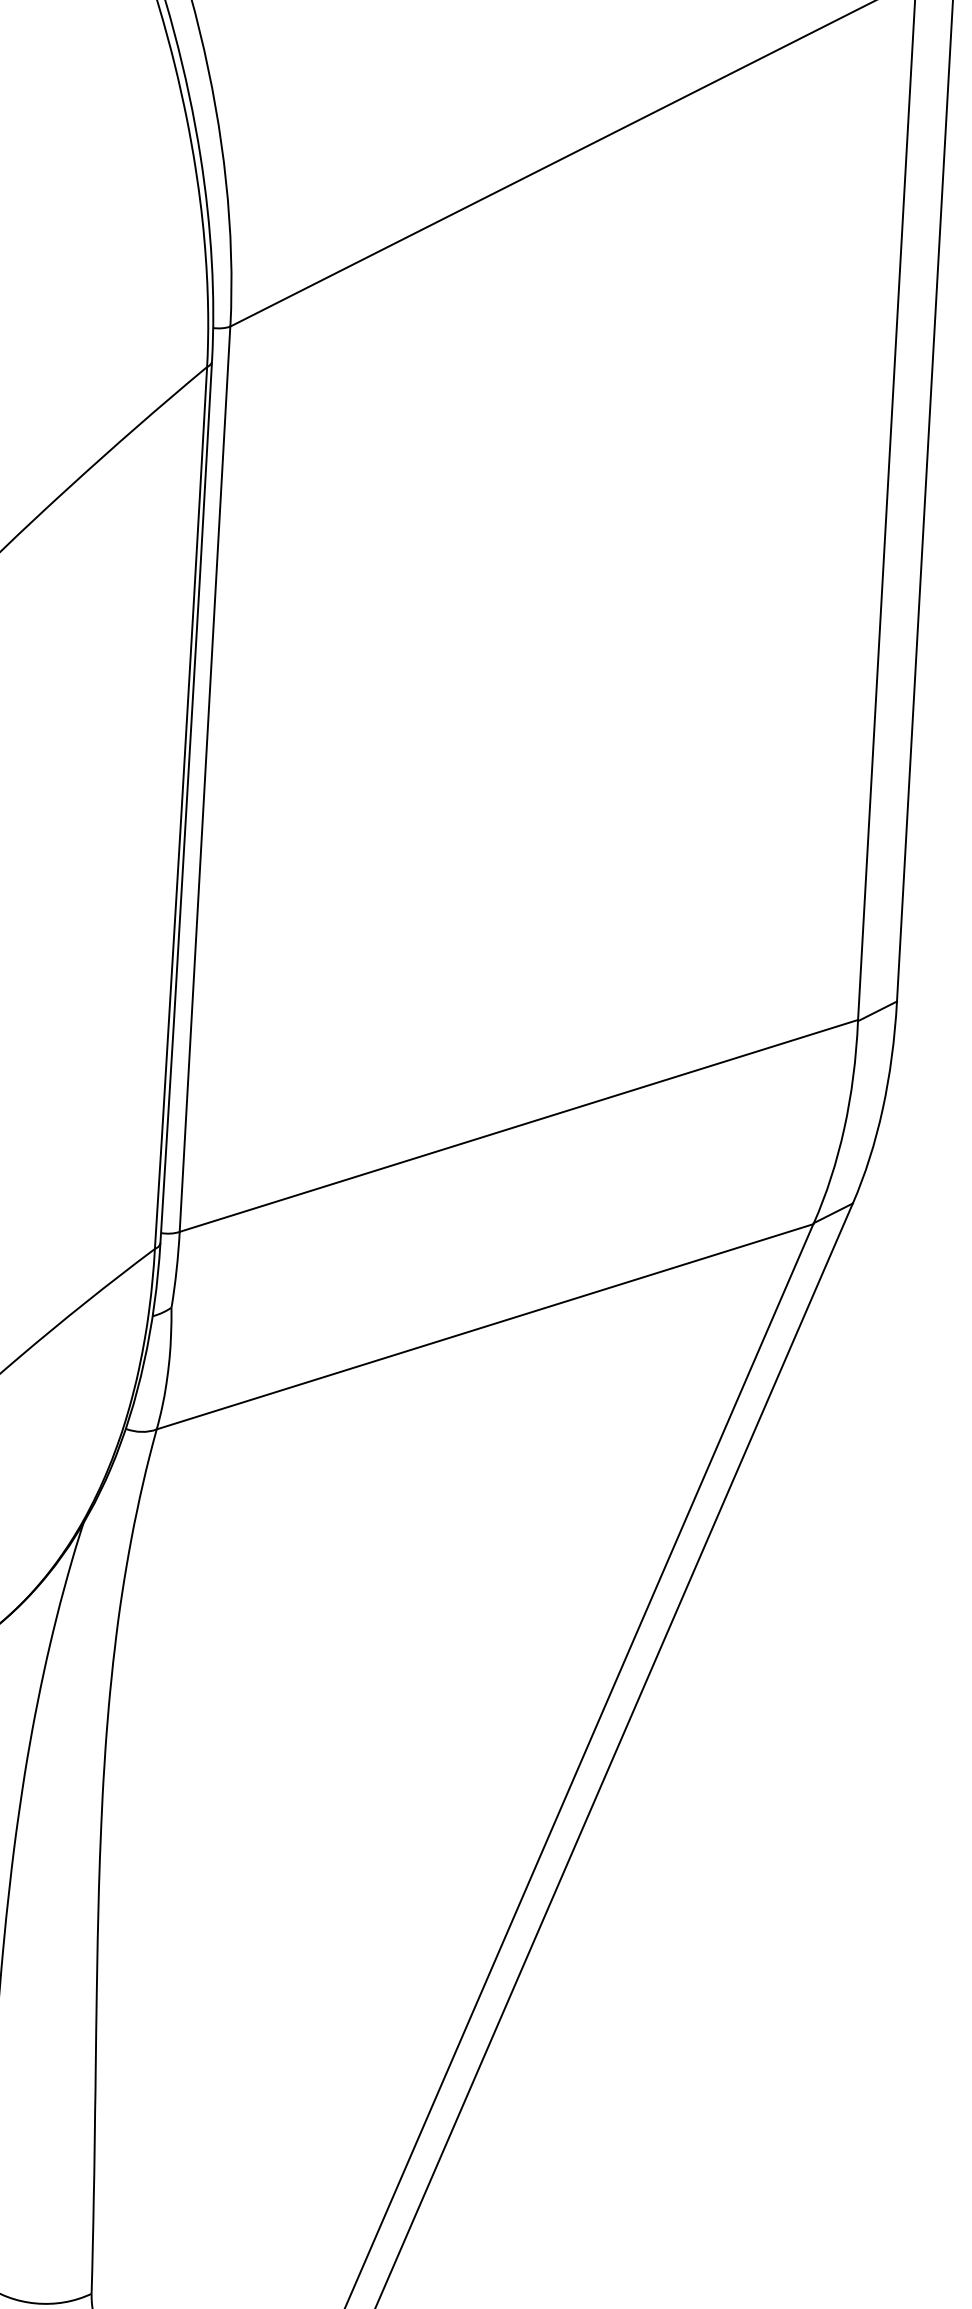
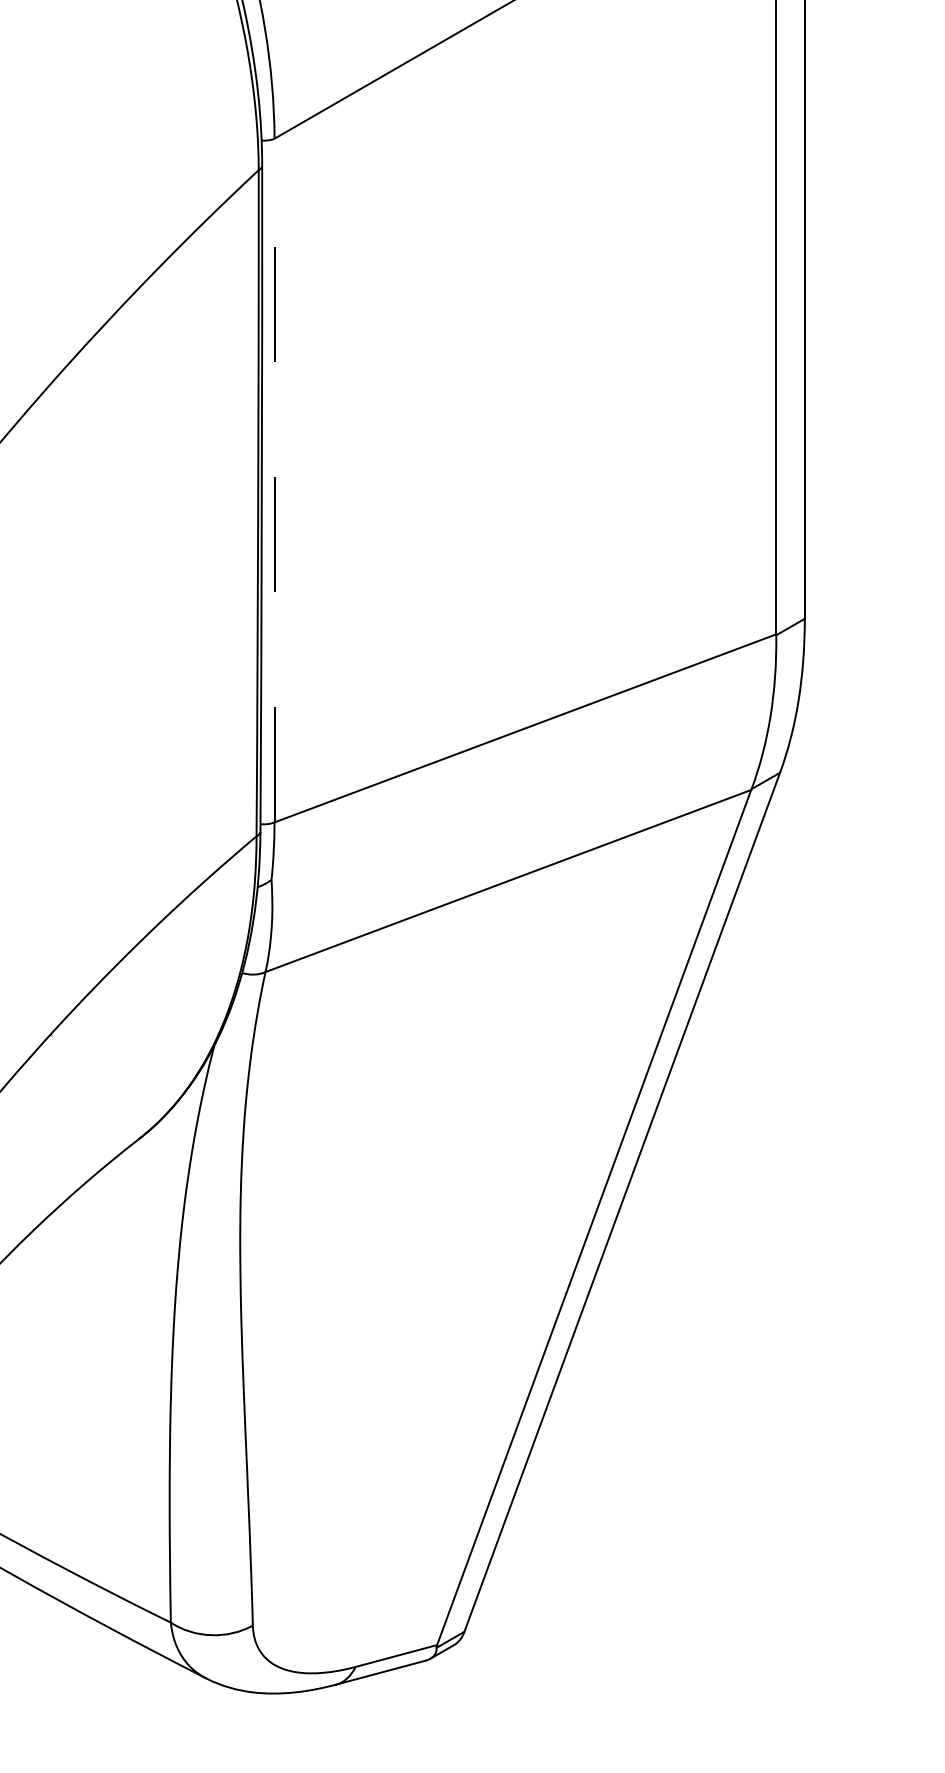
line: (205, 779) -> (274, 480), solid -> dashed

